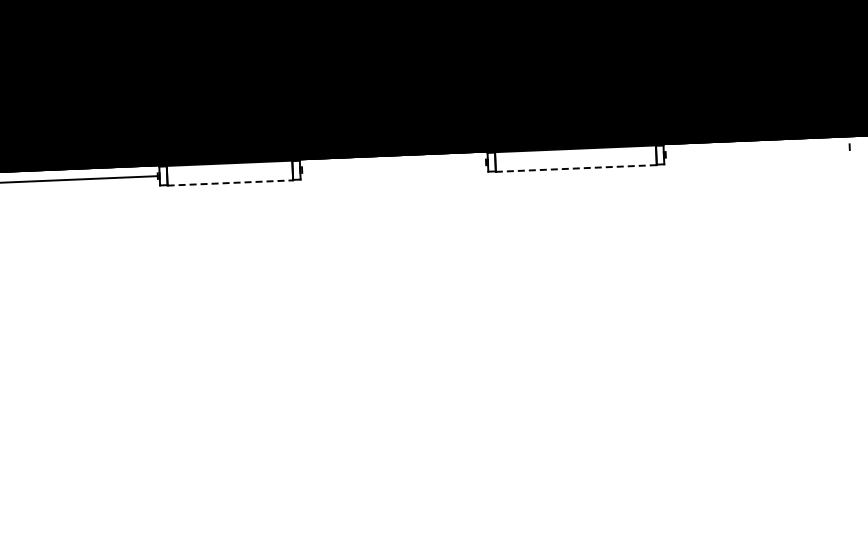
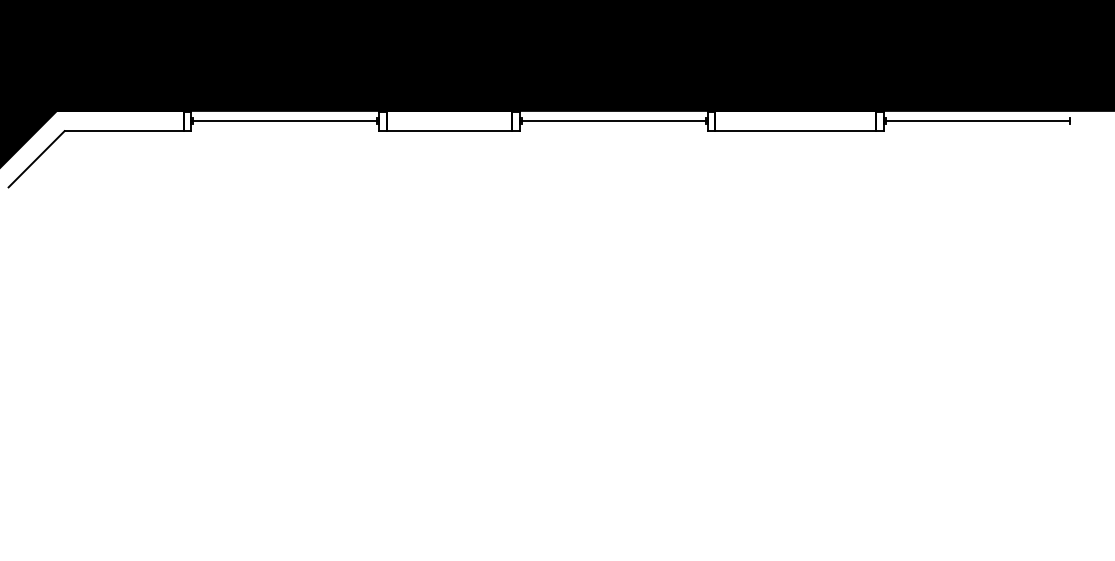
line: (757, 151) -> (977, 121), added
line: (393, 166) -> (613, 121), added
line: (576, 168) -> (795, 131), dashed -> solid
line: (230, 183) -> (449, 131), dashed -> solid

